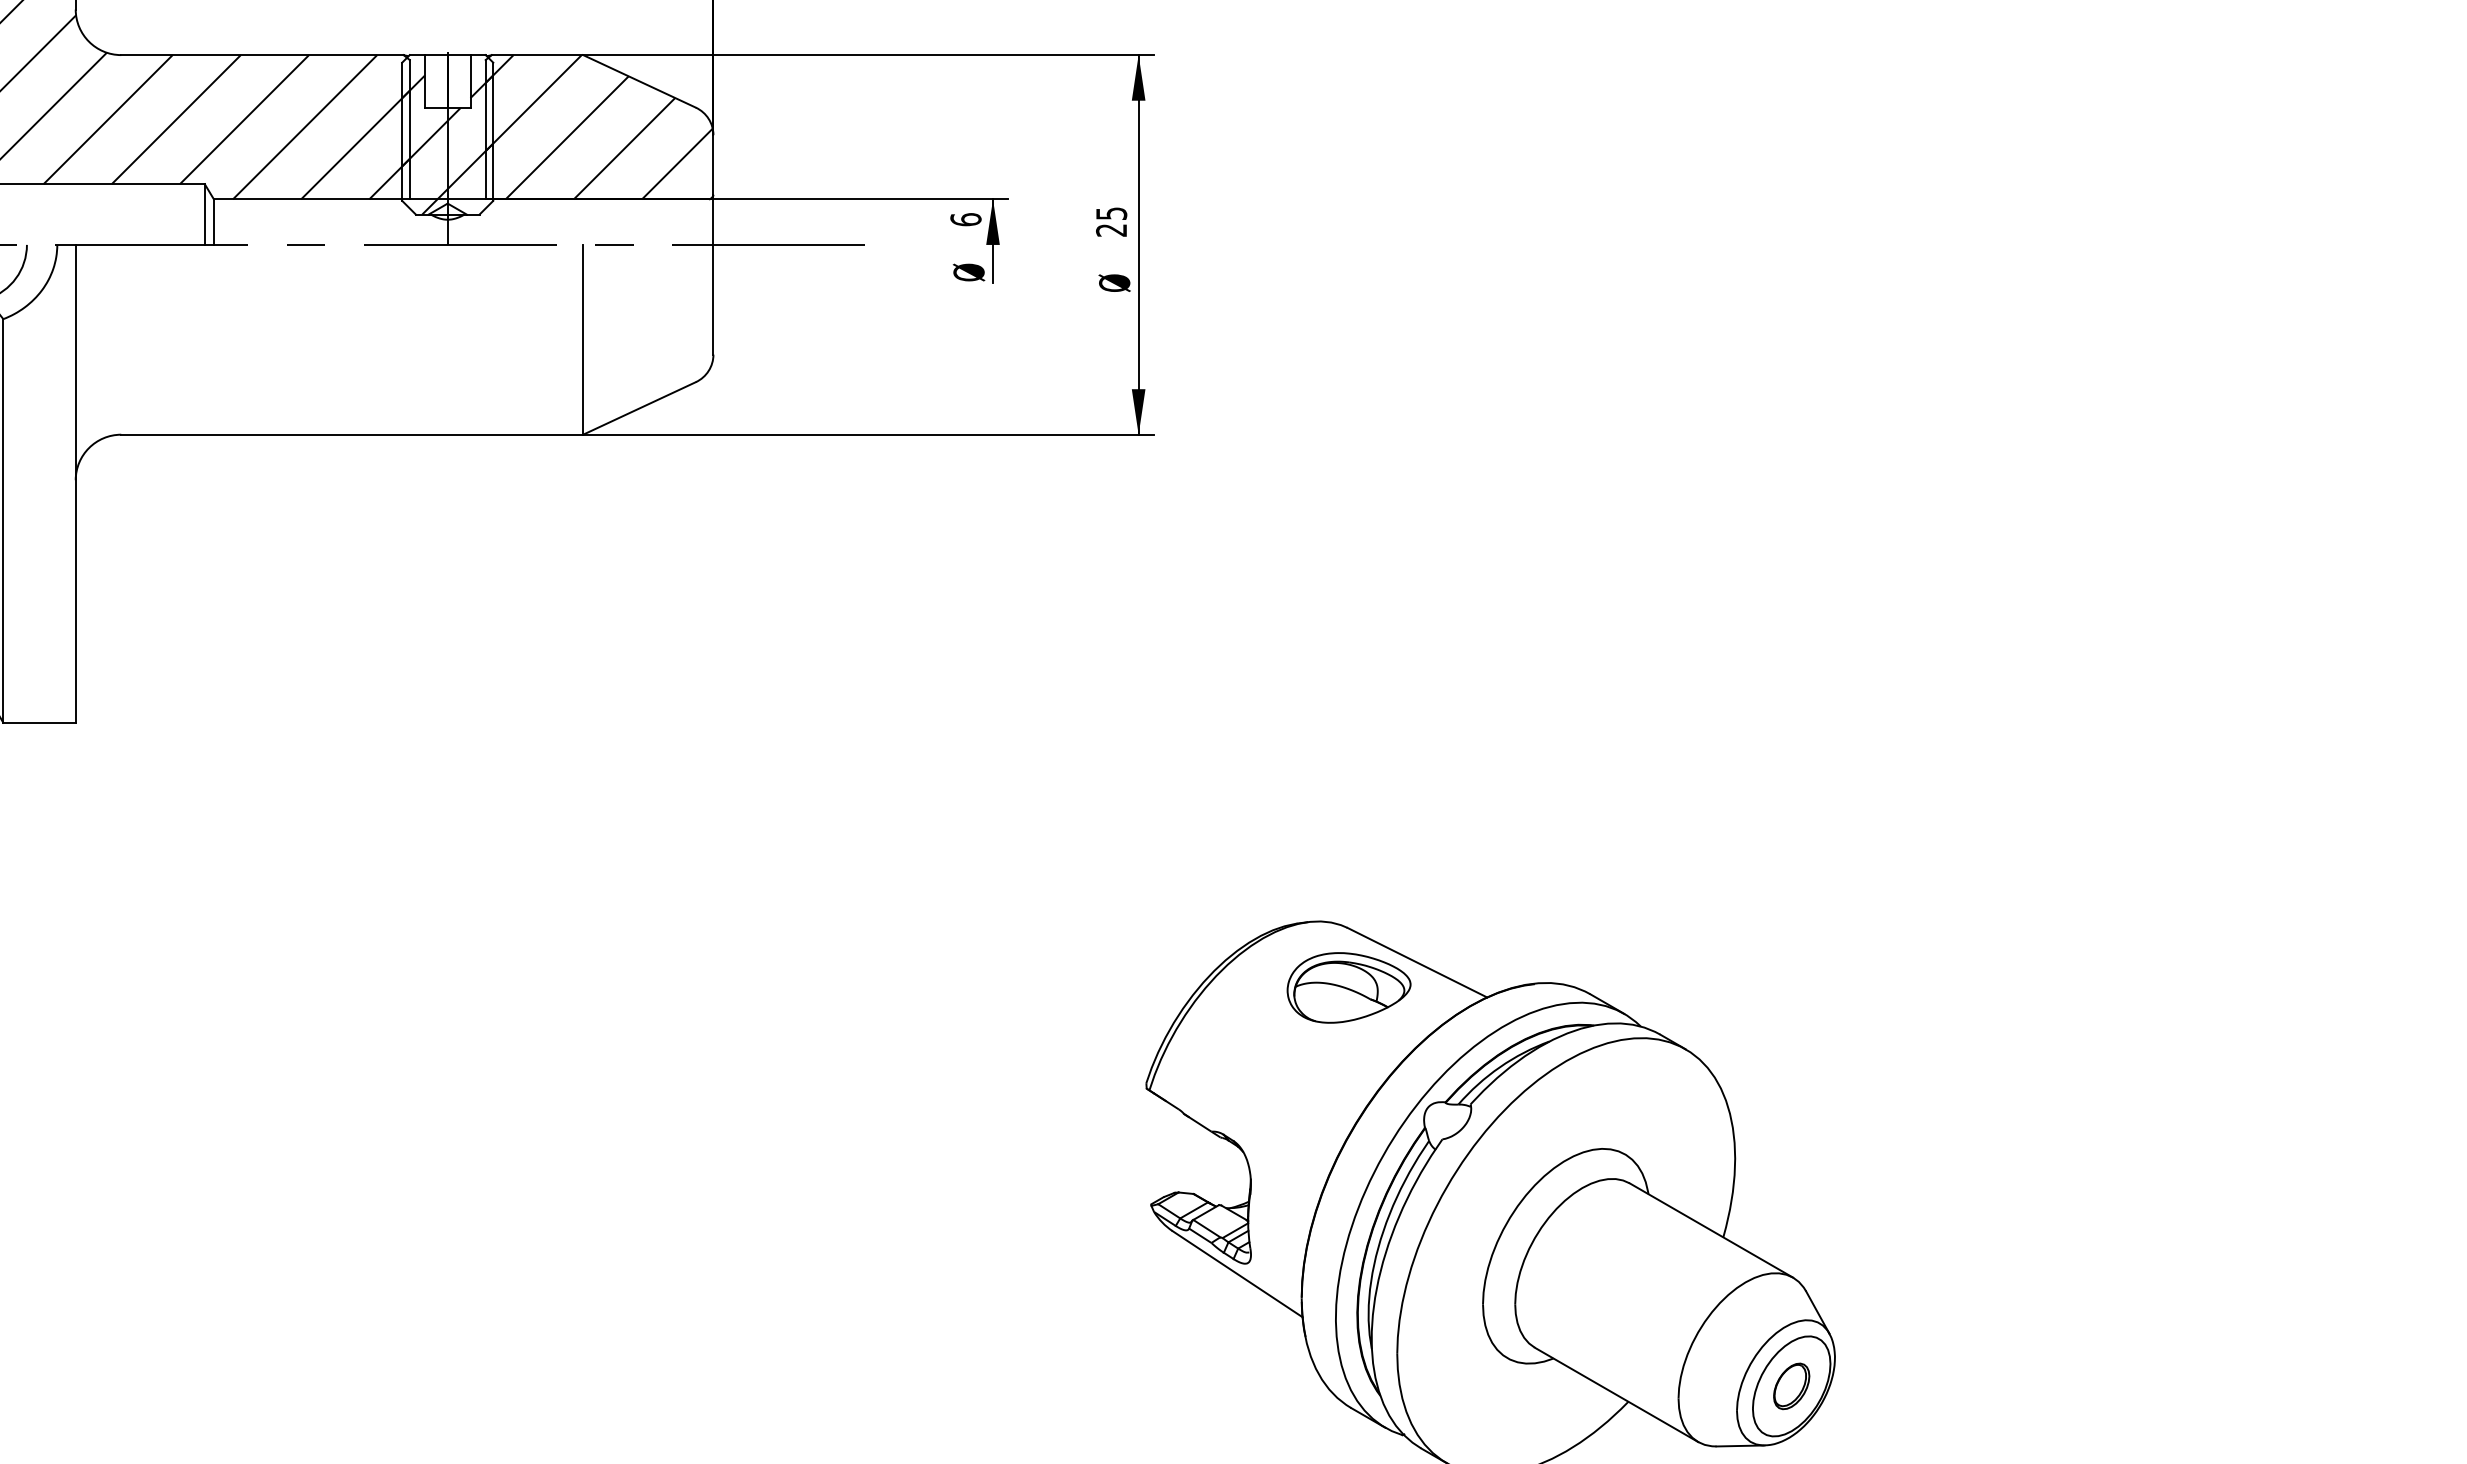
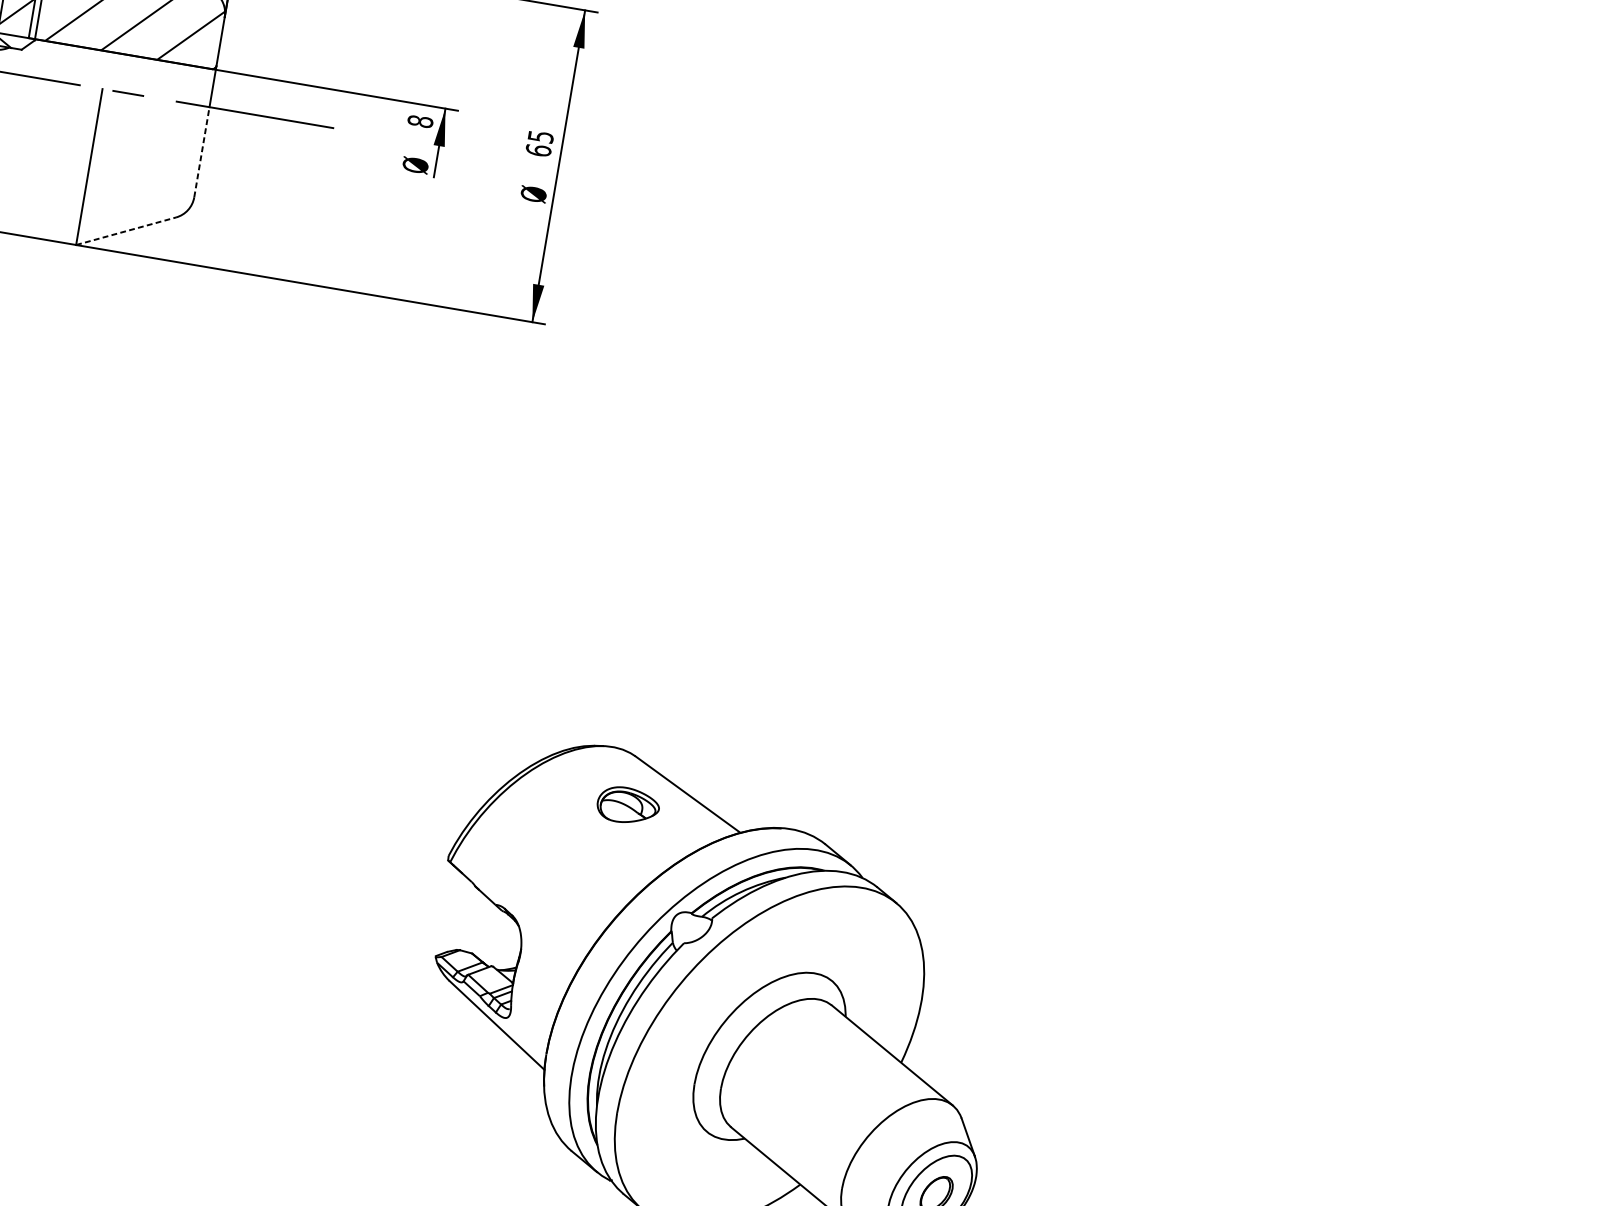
text: (965, 219) -> (420, 121), 6 -> 8
text: (1111, 229) -> (538, 149), 25 -> 65
line: (713, 299) -> (201, 152), solid -> dashed
line: (640, 408) -> (126, 231), solid -> dashed
part: (1348, 987) -> (627, 805), size x0.6

